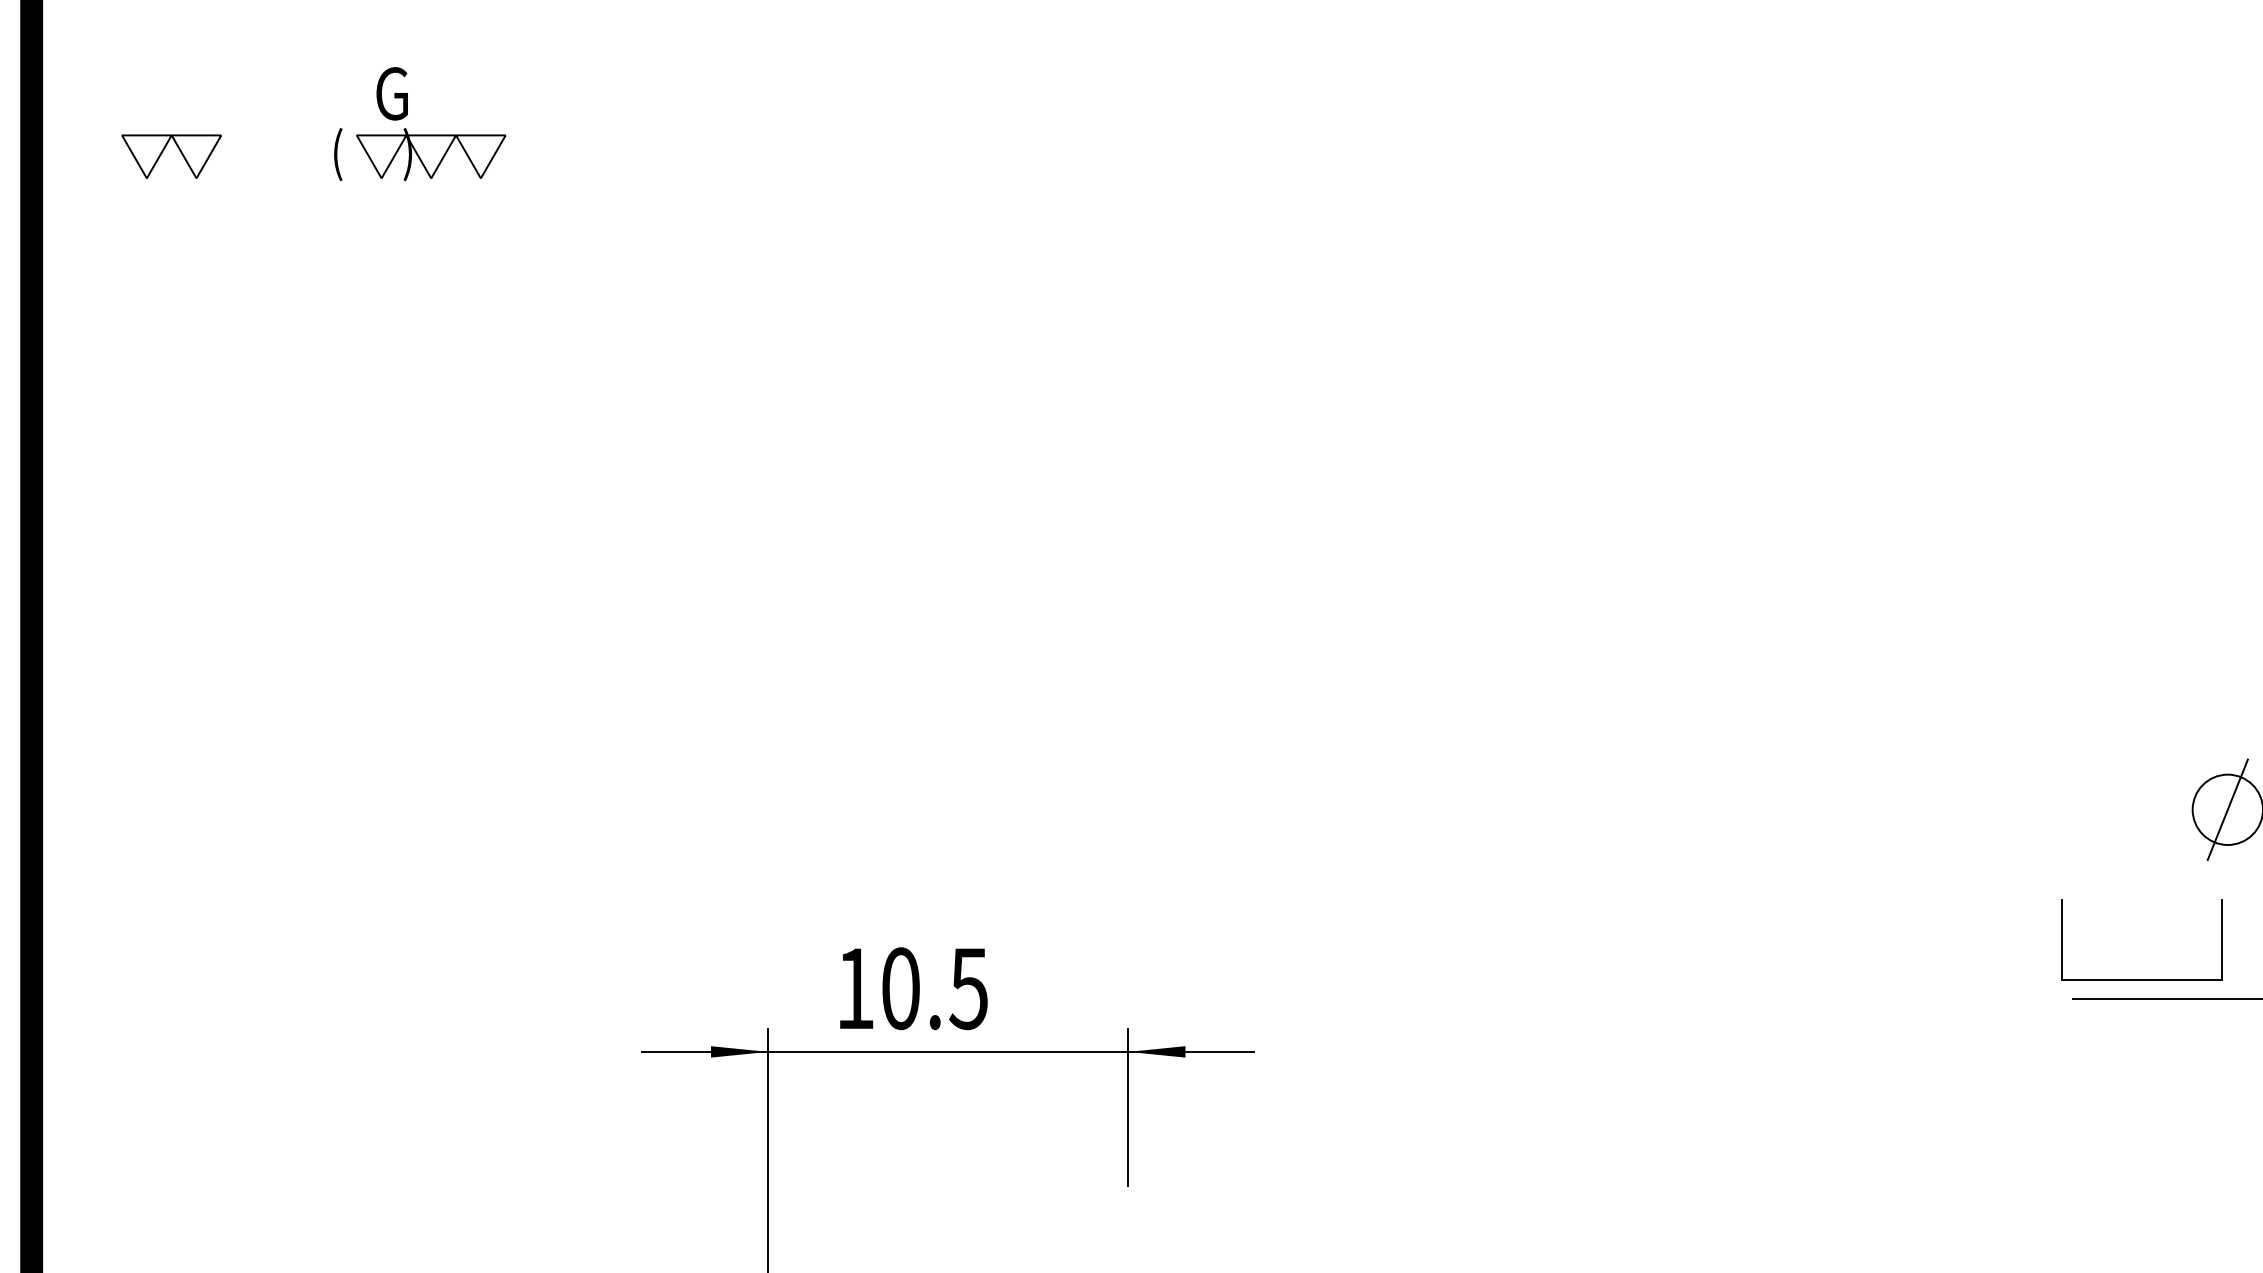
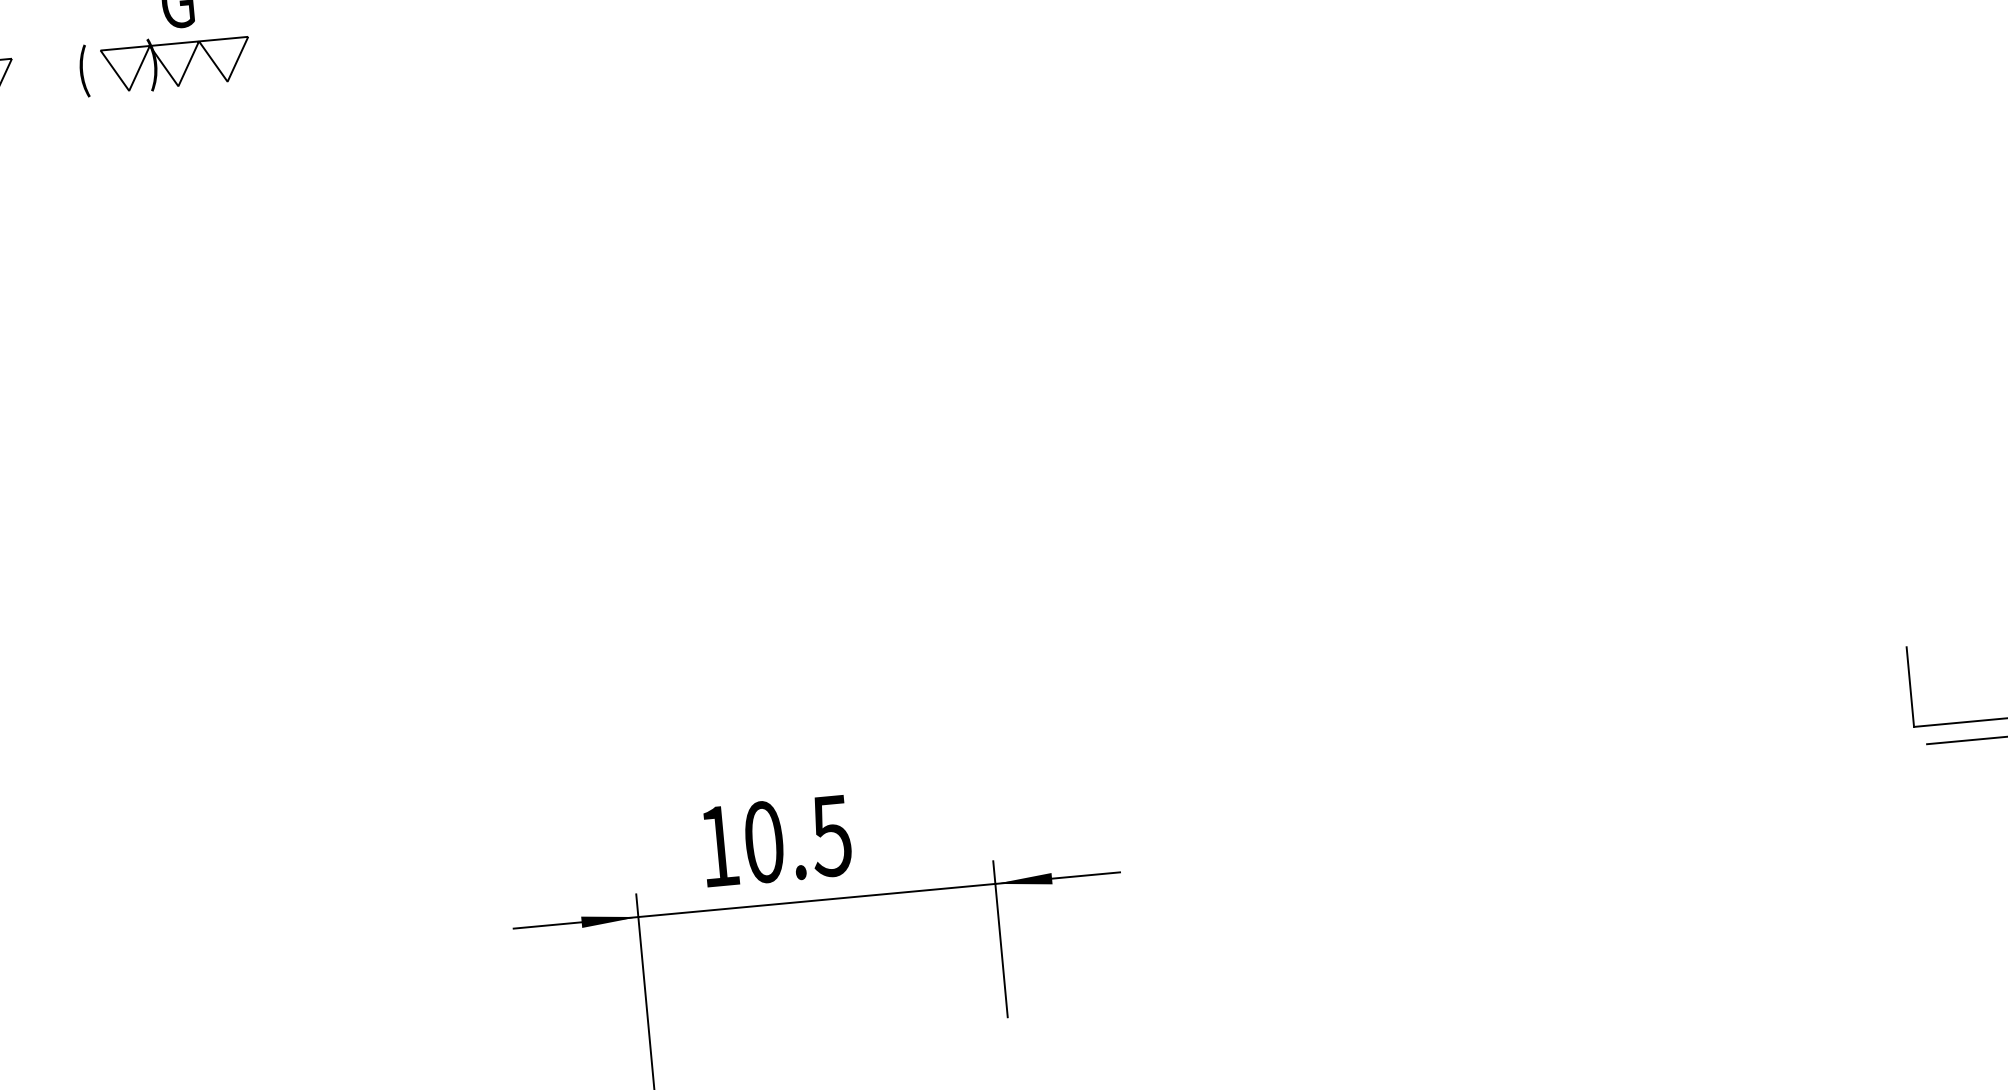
part: (420, 154) -> (165, 63), moved

